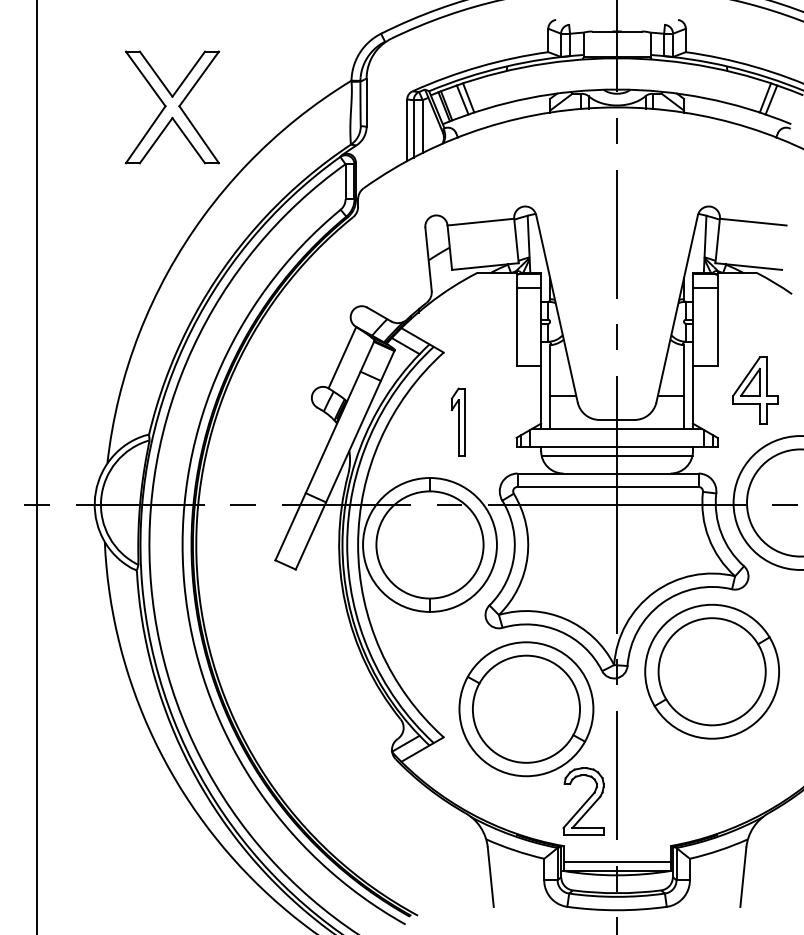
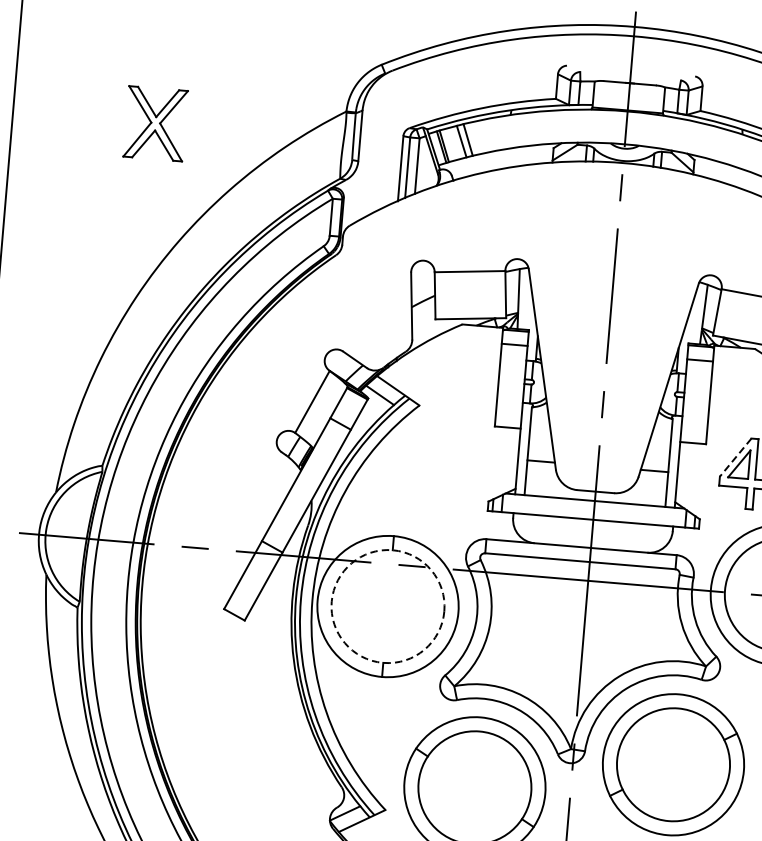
part: (171, 107) -> (154, 123), size x0.6
line: (746, 377) -> (735, 458), solid -> dashed
part: (457, 421) -> (427, 479), removed
line: (616, 455) -> (592, 528), removed
circle: (429, 544) -> (387, 606), solid -> dashed

